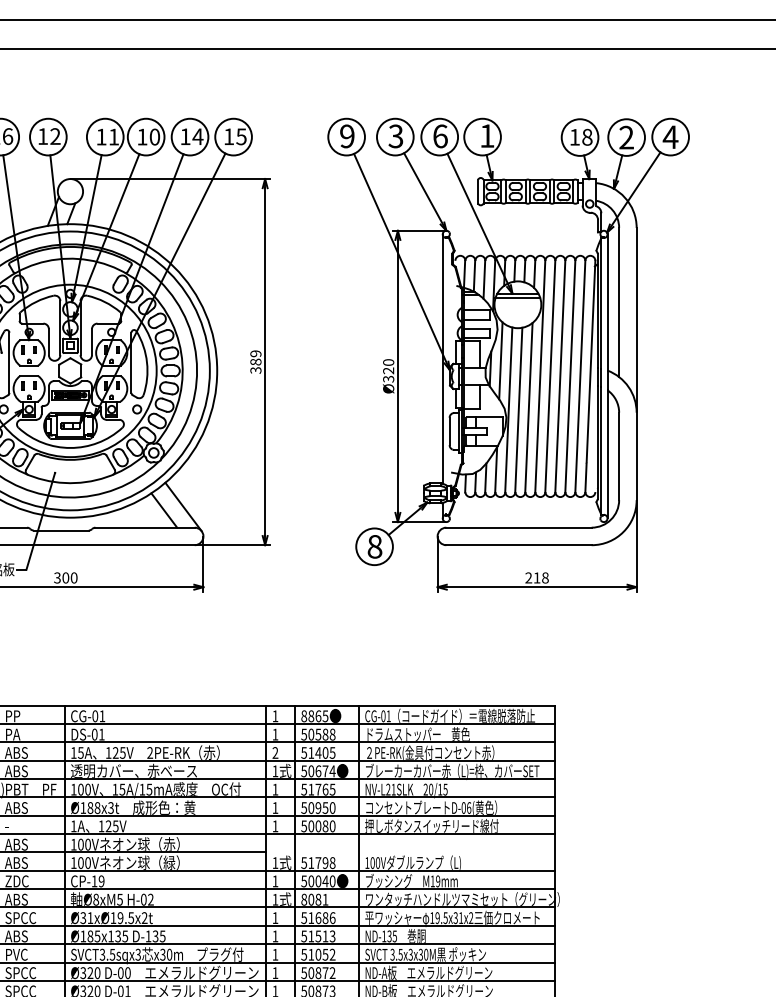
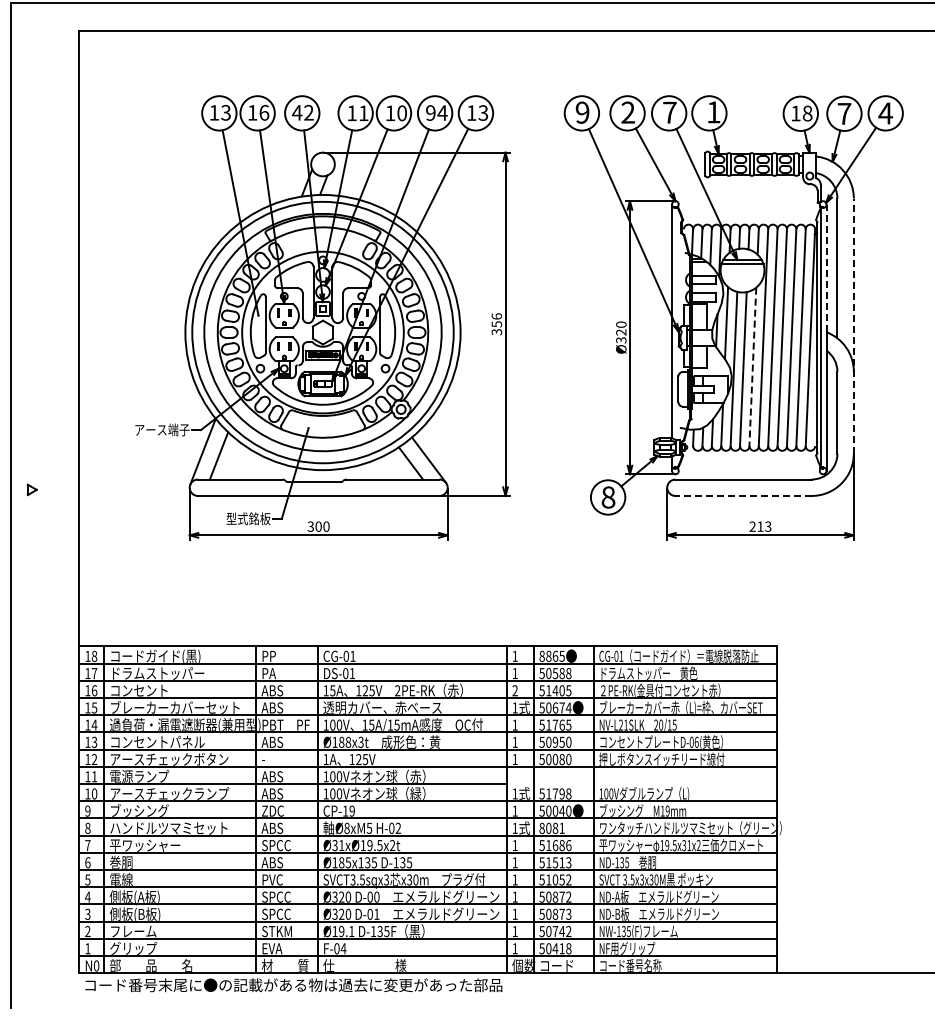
text: (42, 136) -> (296, 112), 12 -> 42
text: (185, 136) -> (430, 112), 14 -> 94
text: (241, 136) -> (483, 112), 15 -> 13
text: (396, 136) -> (628, 112), 3 -> 2
text: (440, 136) -> (669, 112), 6 -> 7
text: (626, 137) -> (844, 113), 2 -> 7
line: (607, 302) -> (826, 268), solid -> dashed
text: (255, 358) -> (496, 320), 389 -> 356
line: (636, 364) -> (853, 326), solid -> dashed
line: (528, 408) -> (752, 367), solid -> dashed
line: (518, 544) -> (743, 495), solid -> dashed
text: (545, 577) -> (768, 526), 218 -> 213

